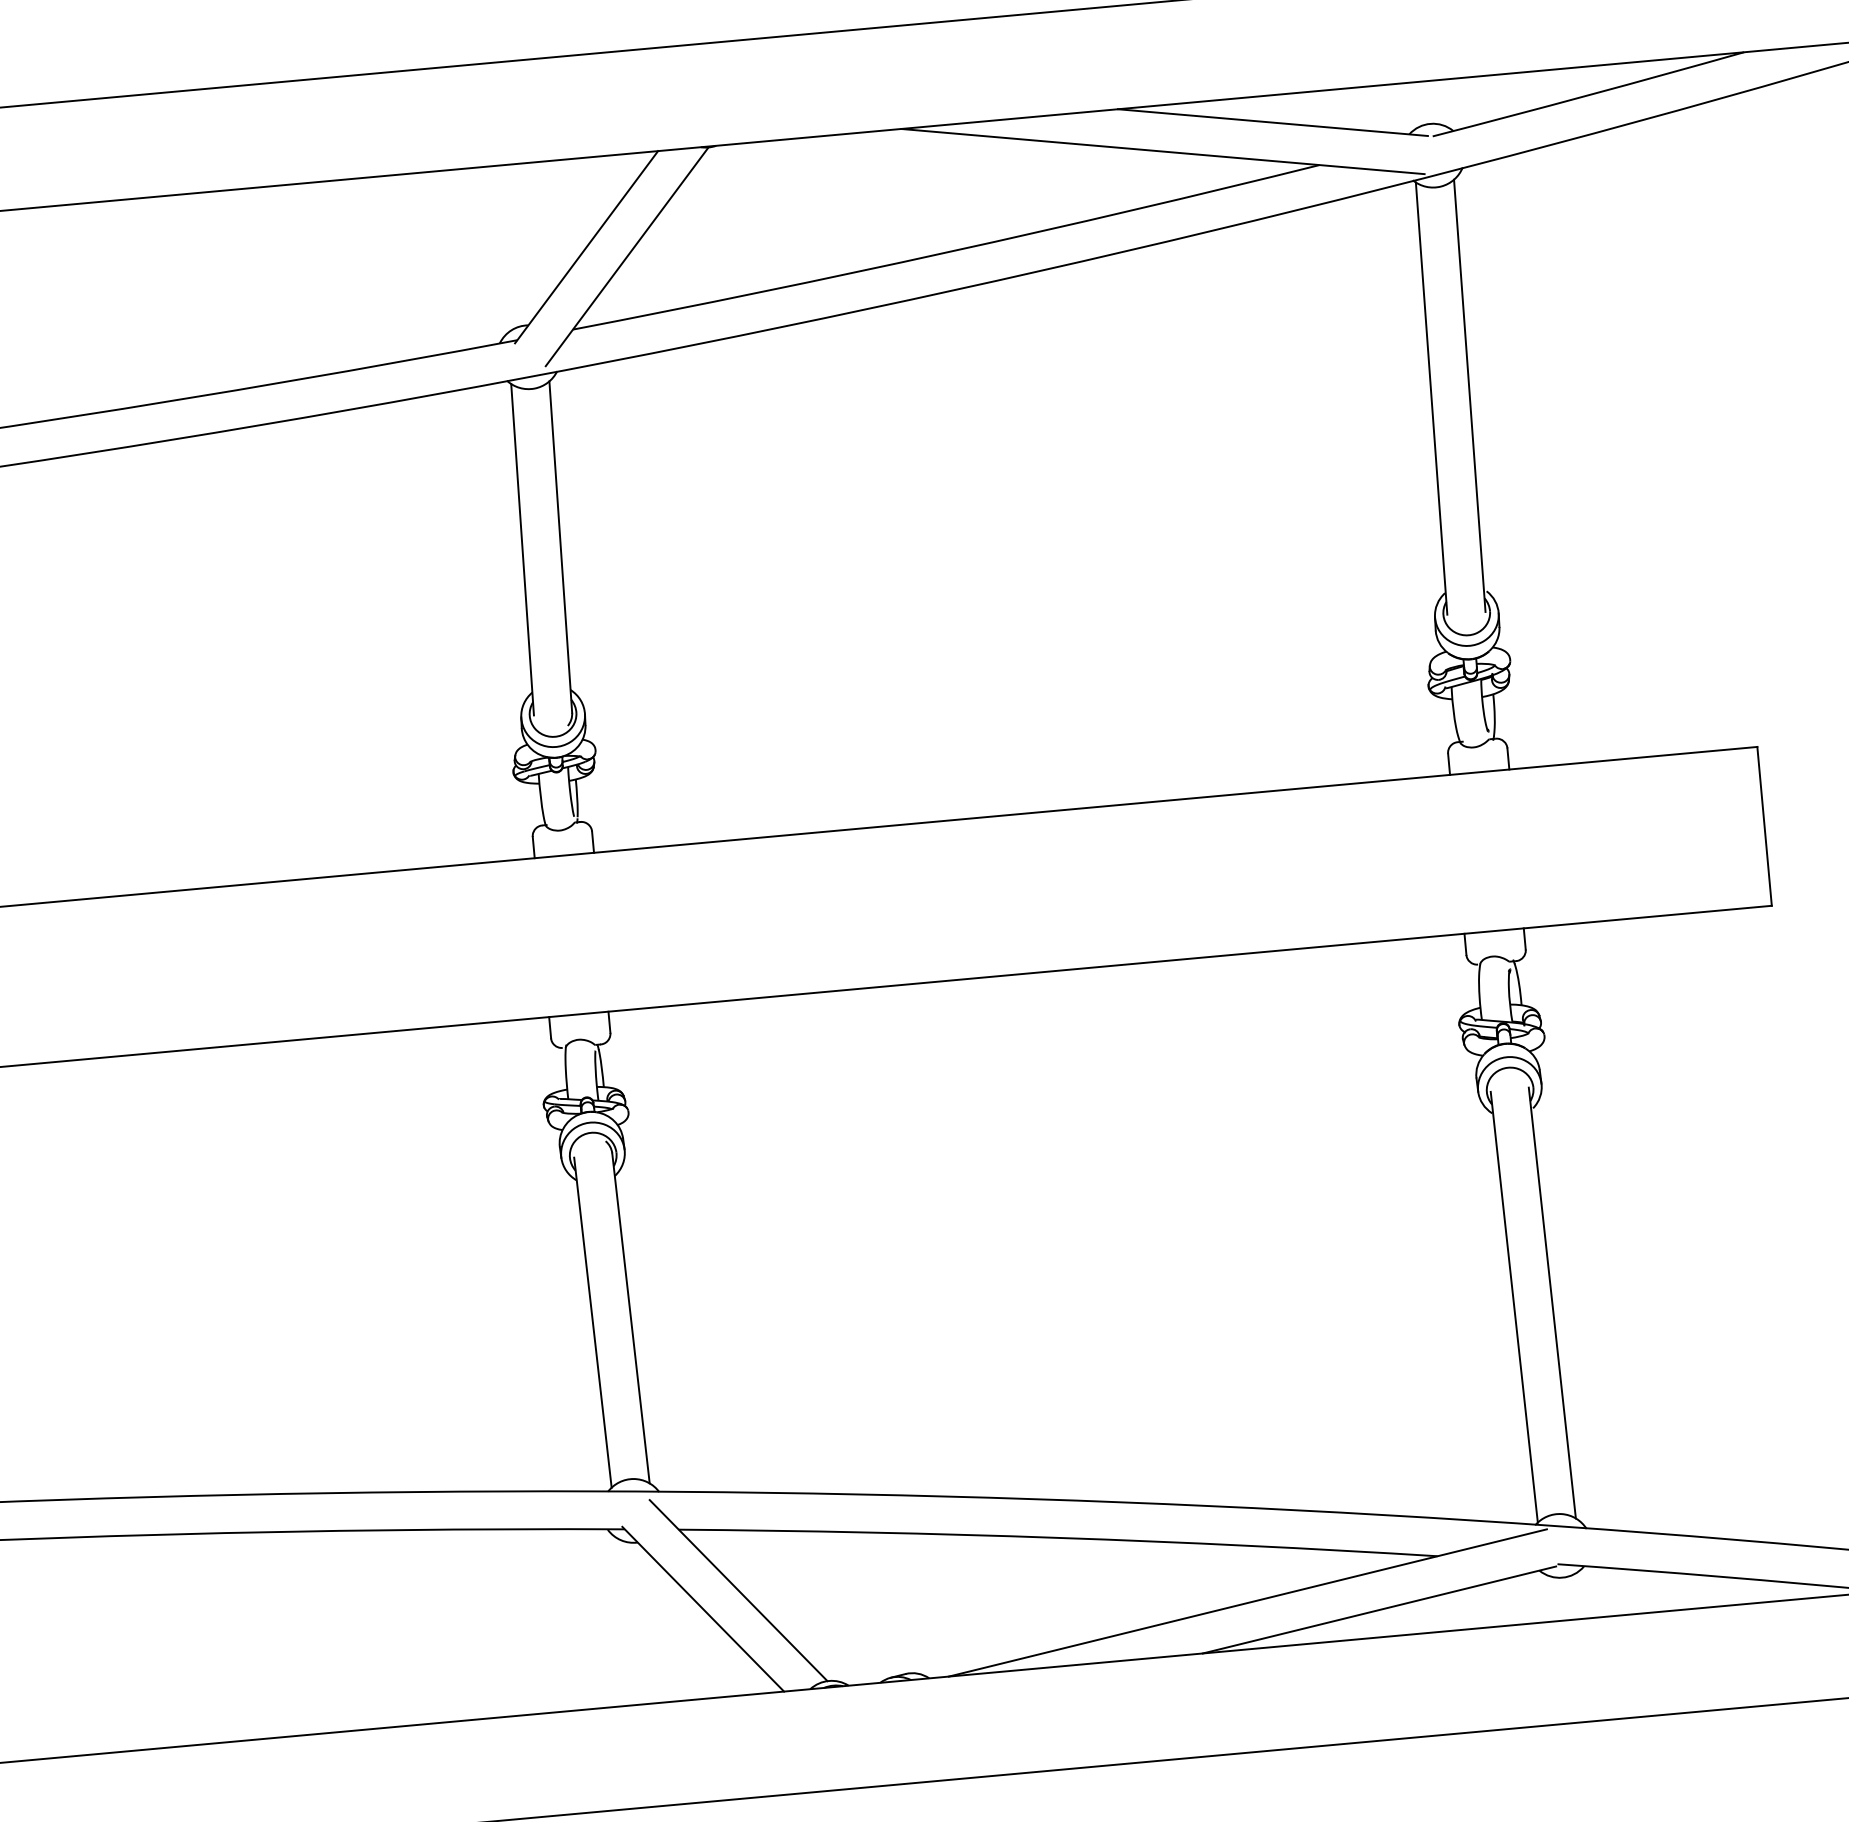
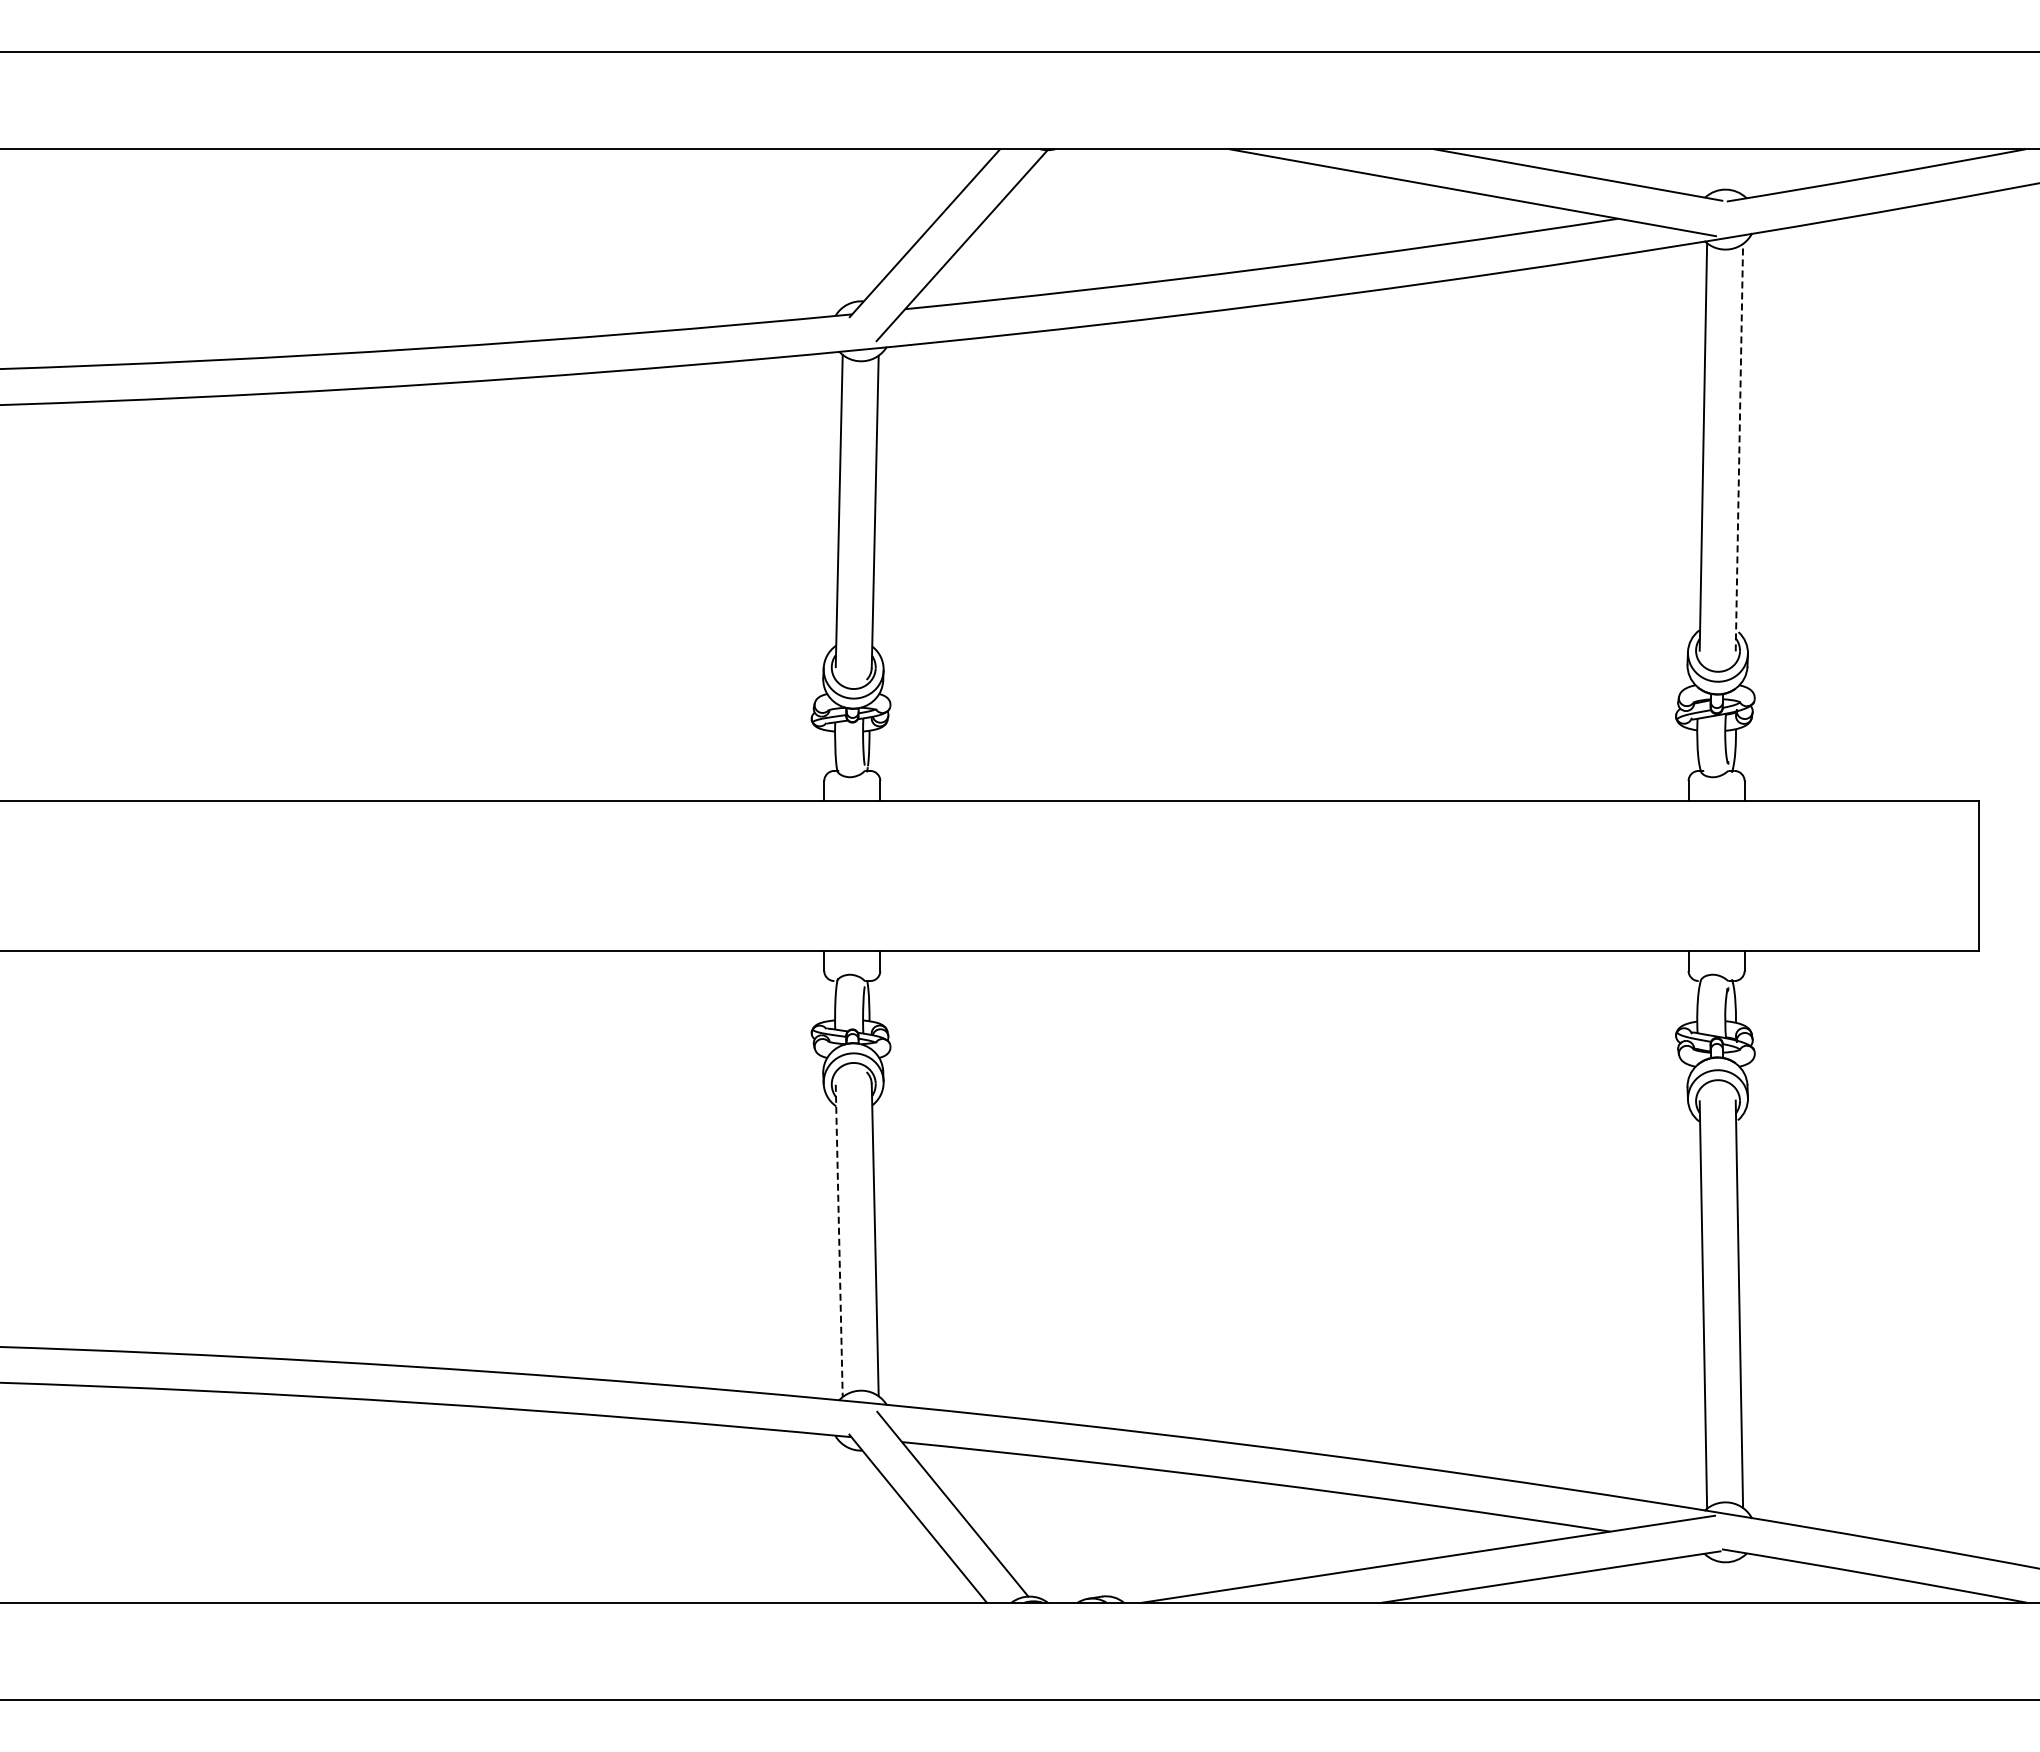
line: (1469, 395) -> (1739, 447), solid -> dashed
line: (593, 1323) -> (839, 1241), solid -> dashed

